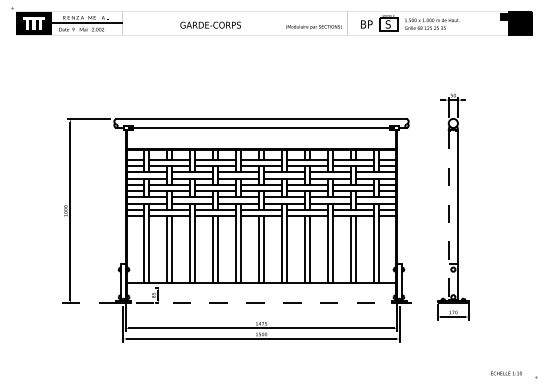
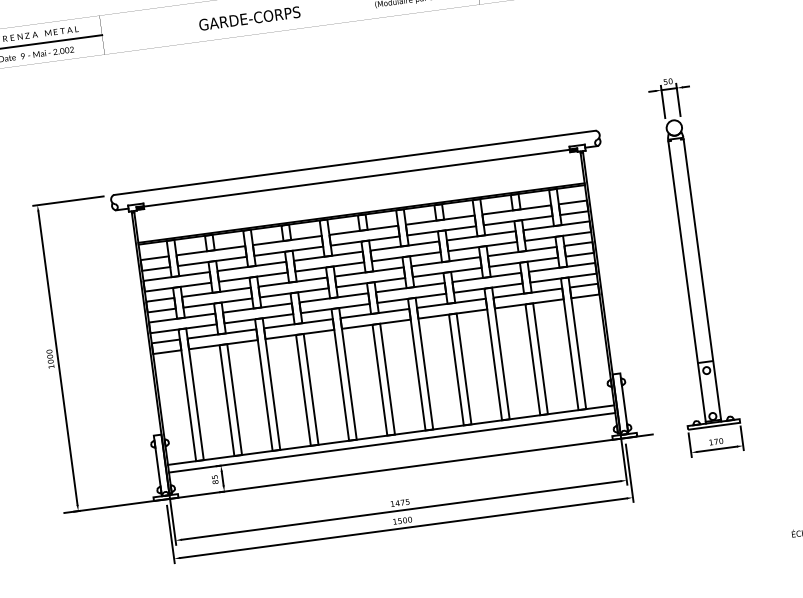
line: (448, 216) -> (686, 283), dashed -> solid
line: (261, 287) -> (392, 442), added
line: (239, 303) -> (359, 474), dashed -> solid

